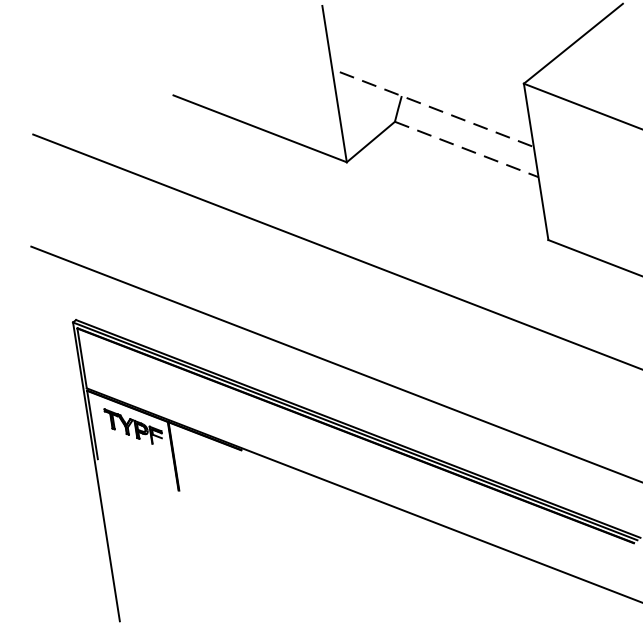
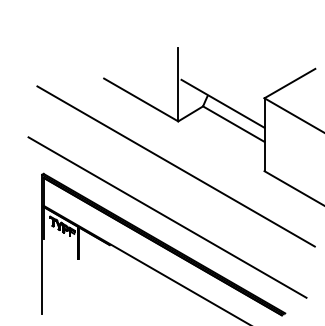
line: (437, 108) -> (223, 103), dashed -> solid
line: (468, 150) -> (234, 124), dashed -> solid

